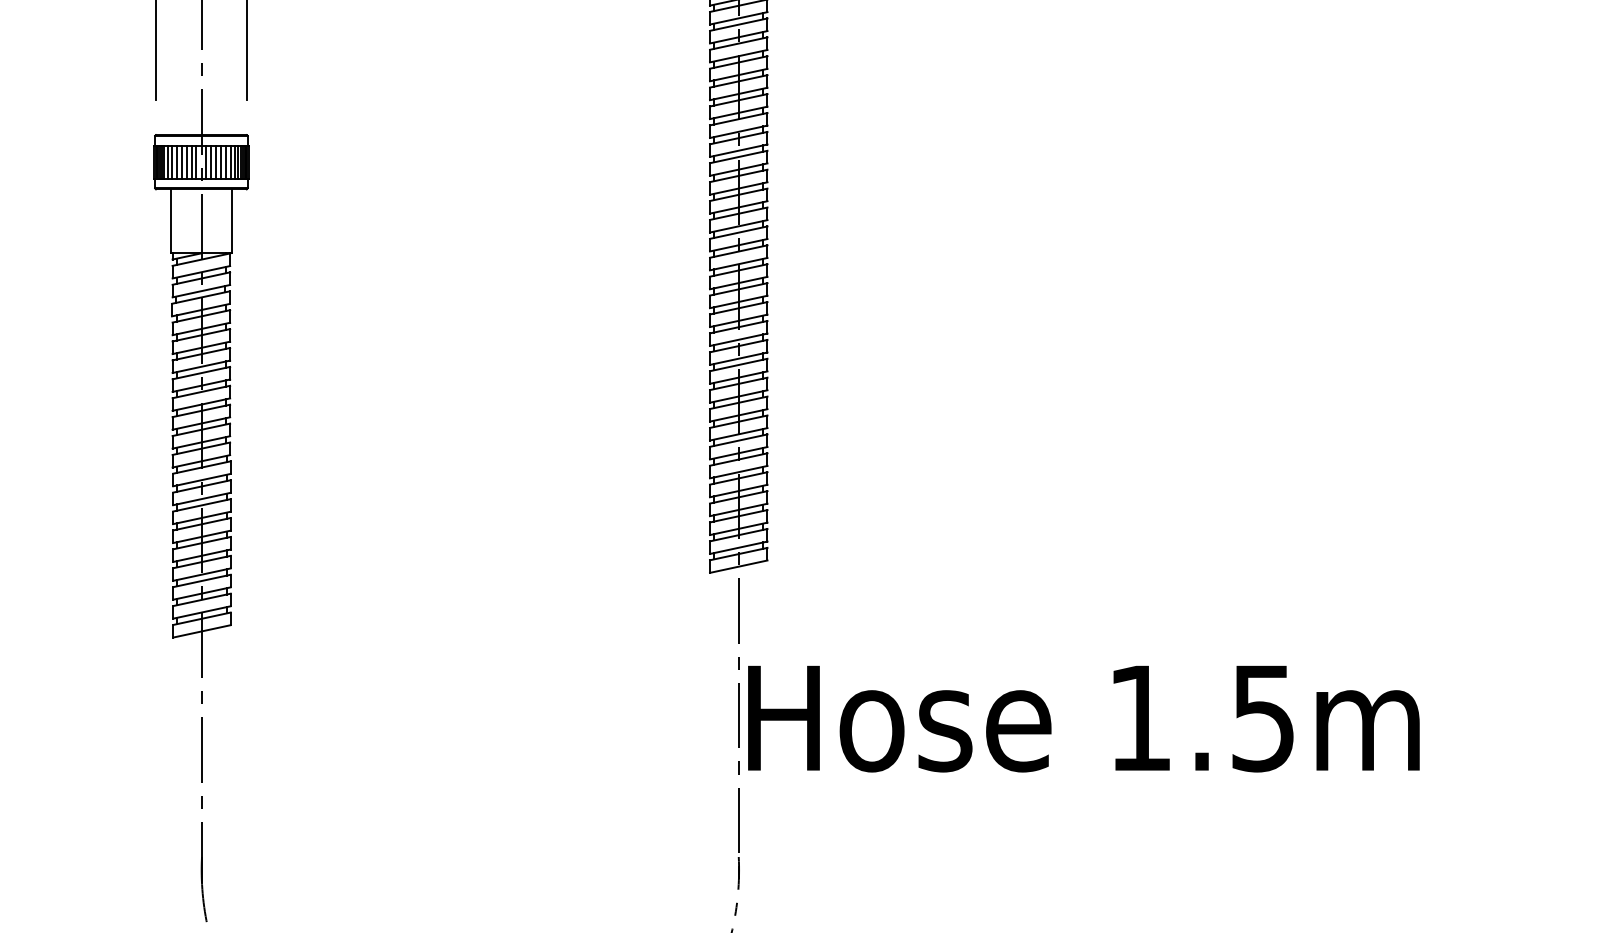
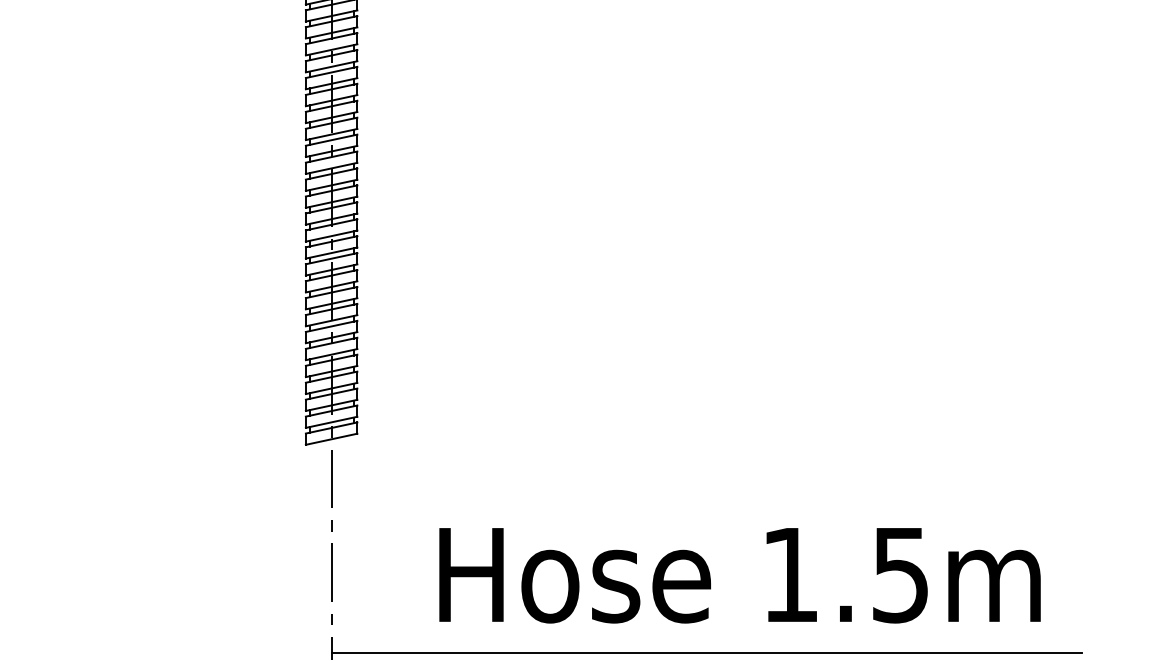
text: (1083, 718) -> (739, 575), moved
line: (1157, 805) -> (706, 653), added

